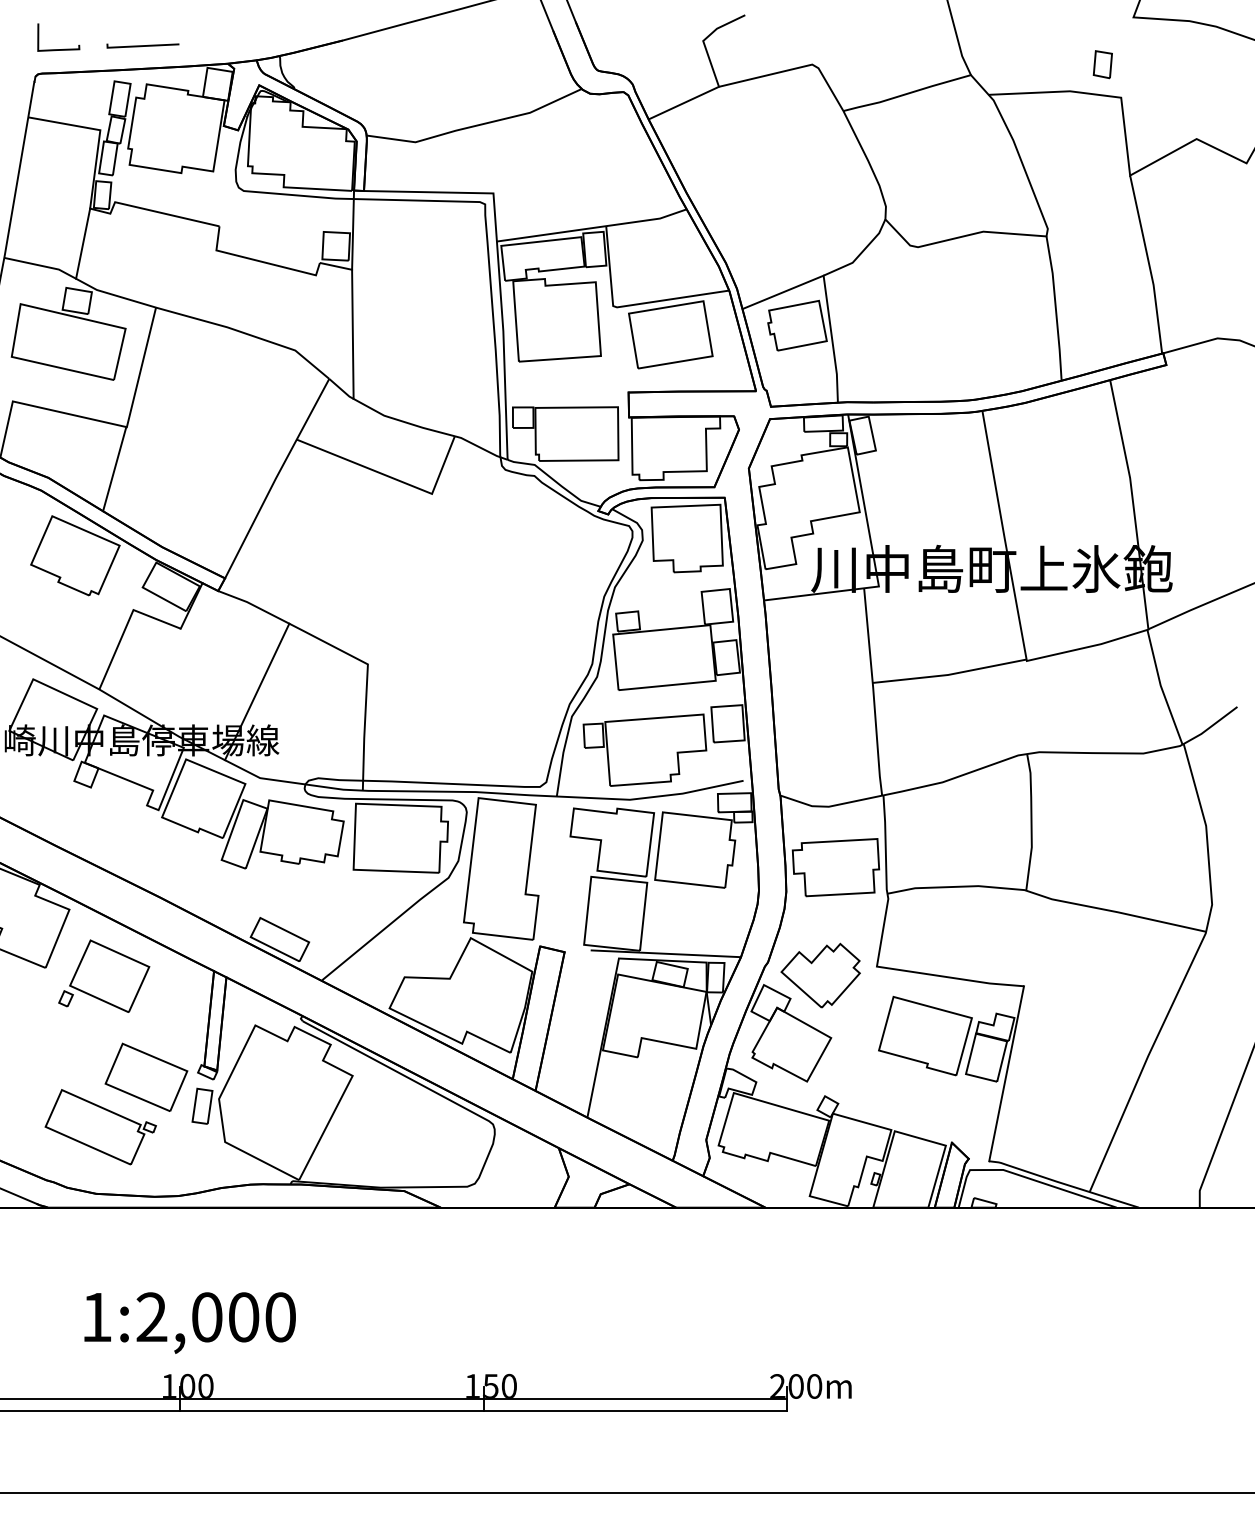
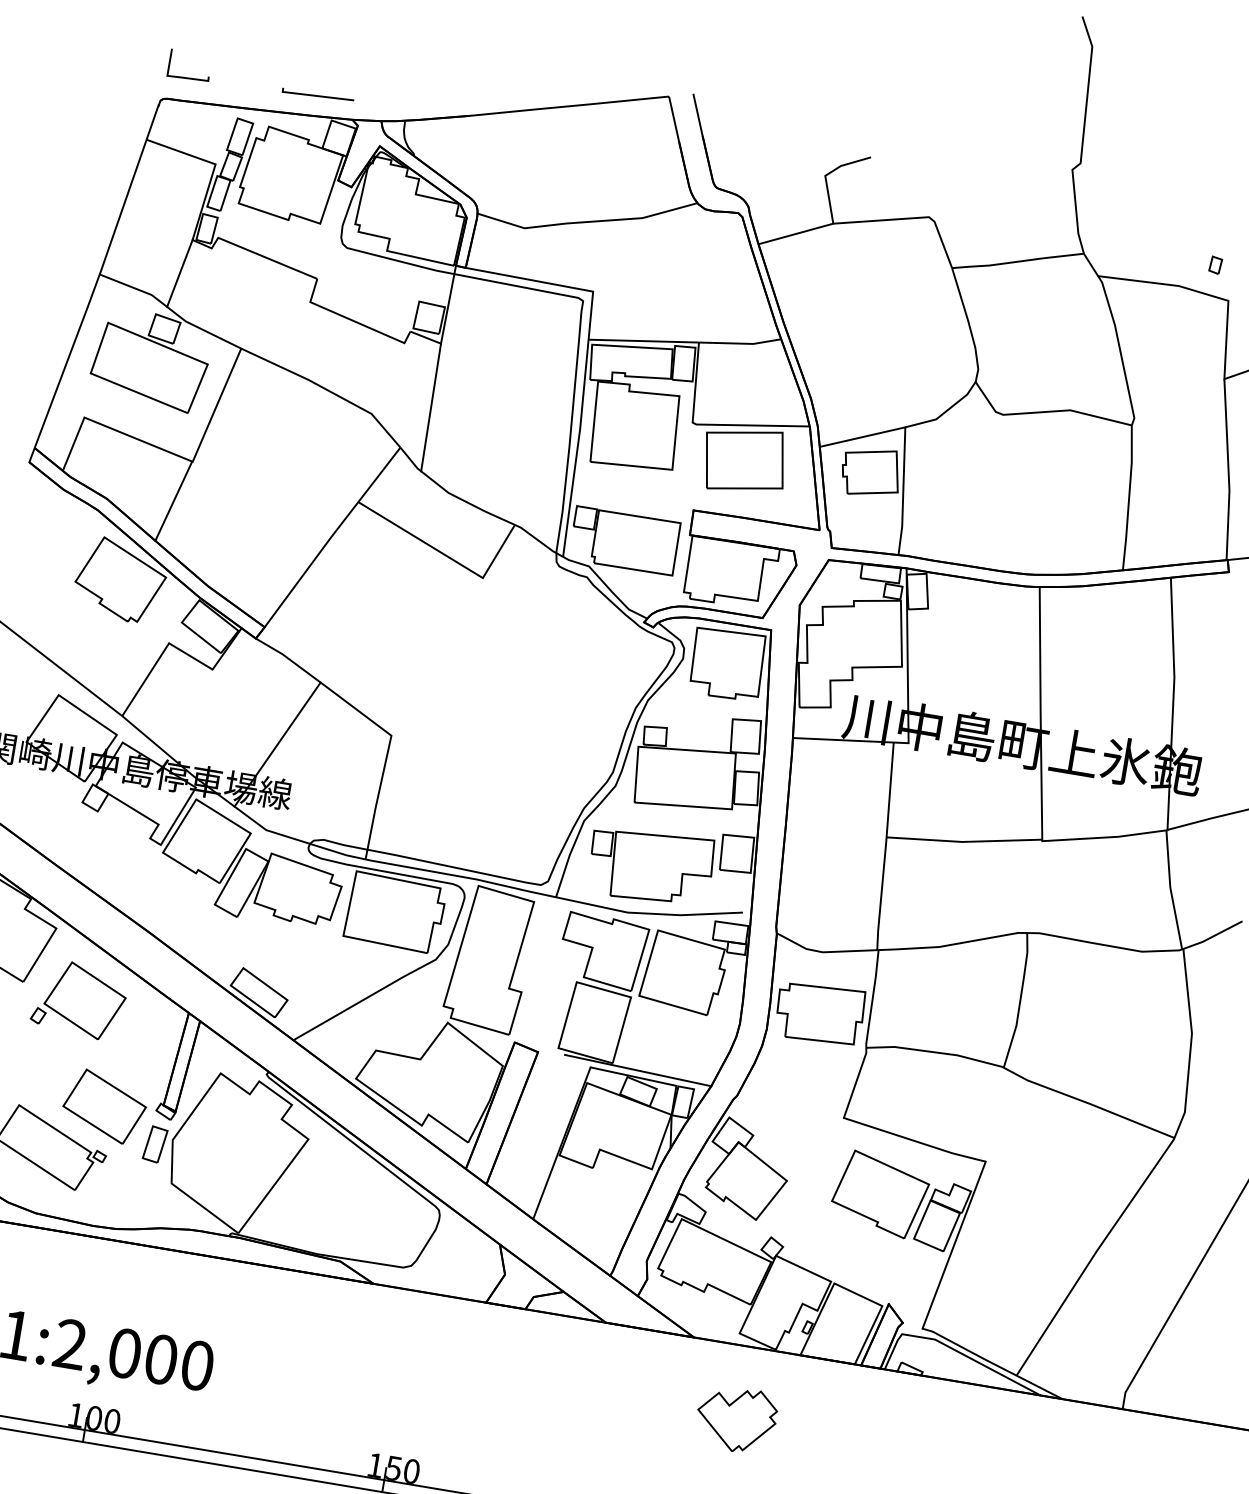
line: (142, 45) -> (317, 95), moved
part: (1102, 64) -> (1215, 264), size x0.6
part: (820, 975) -> (736, 1419), moved

